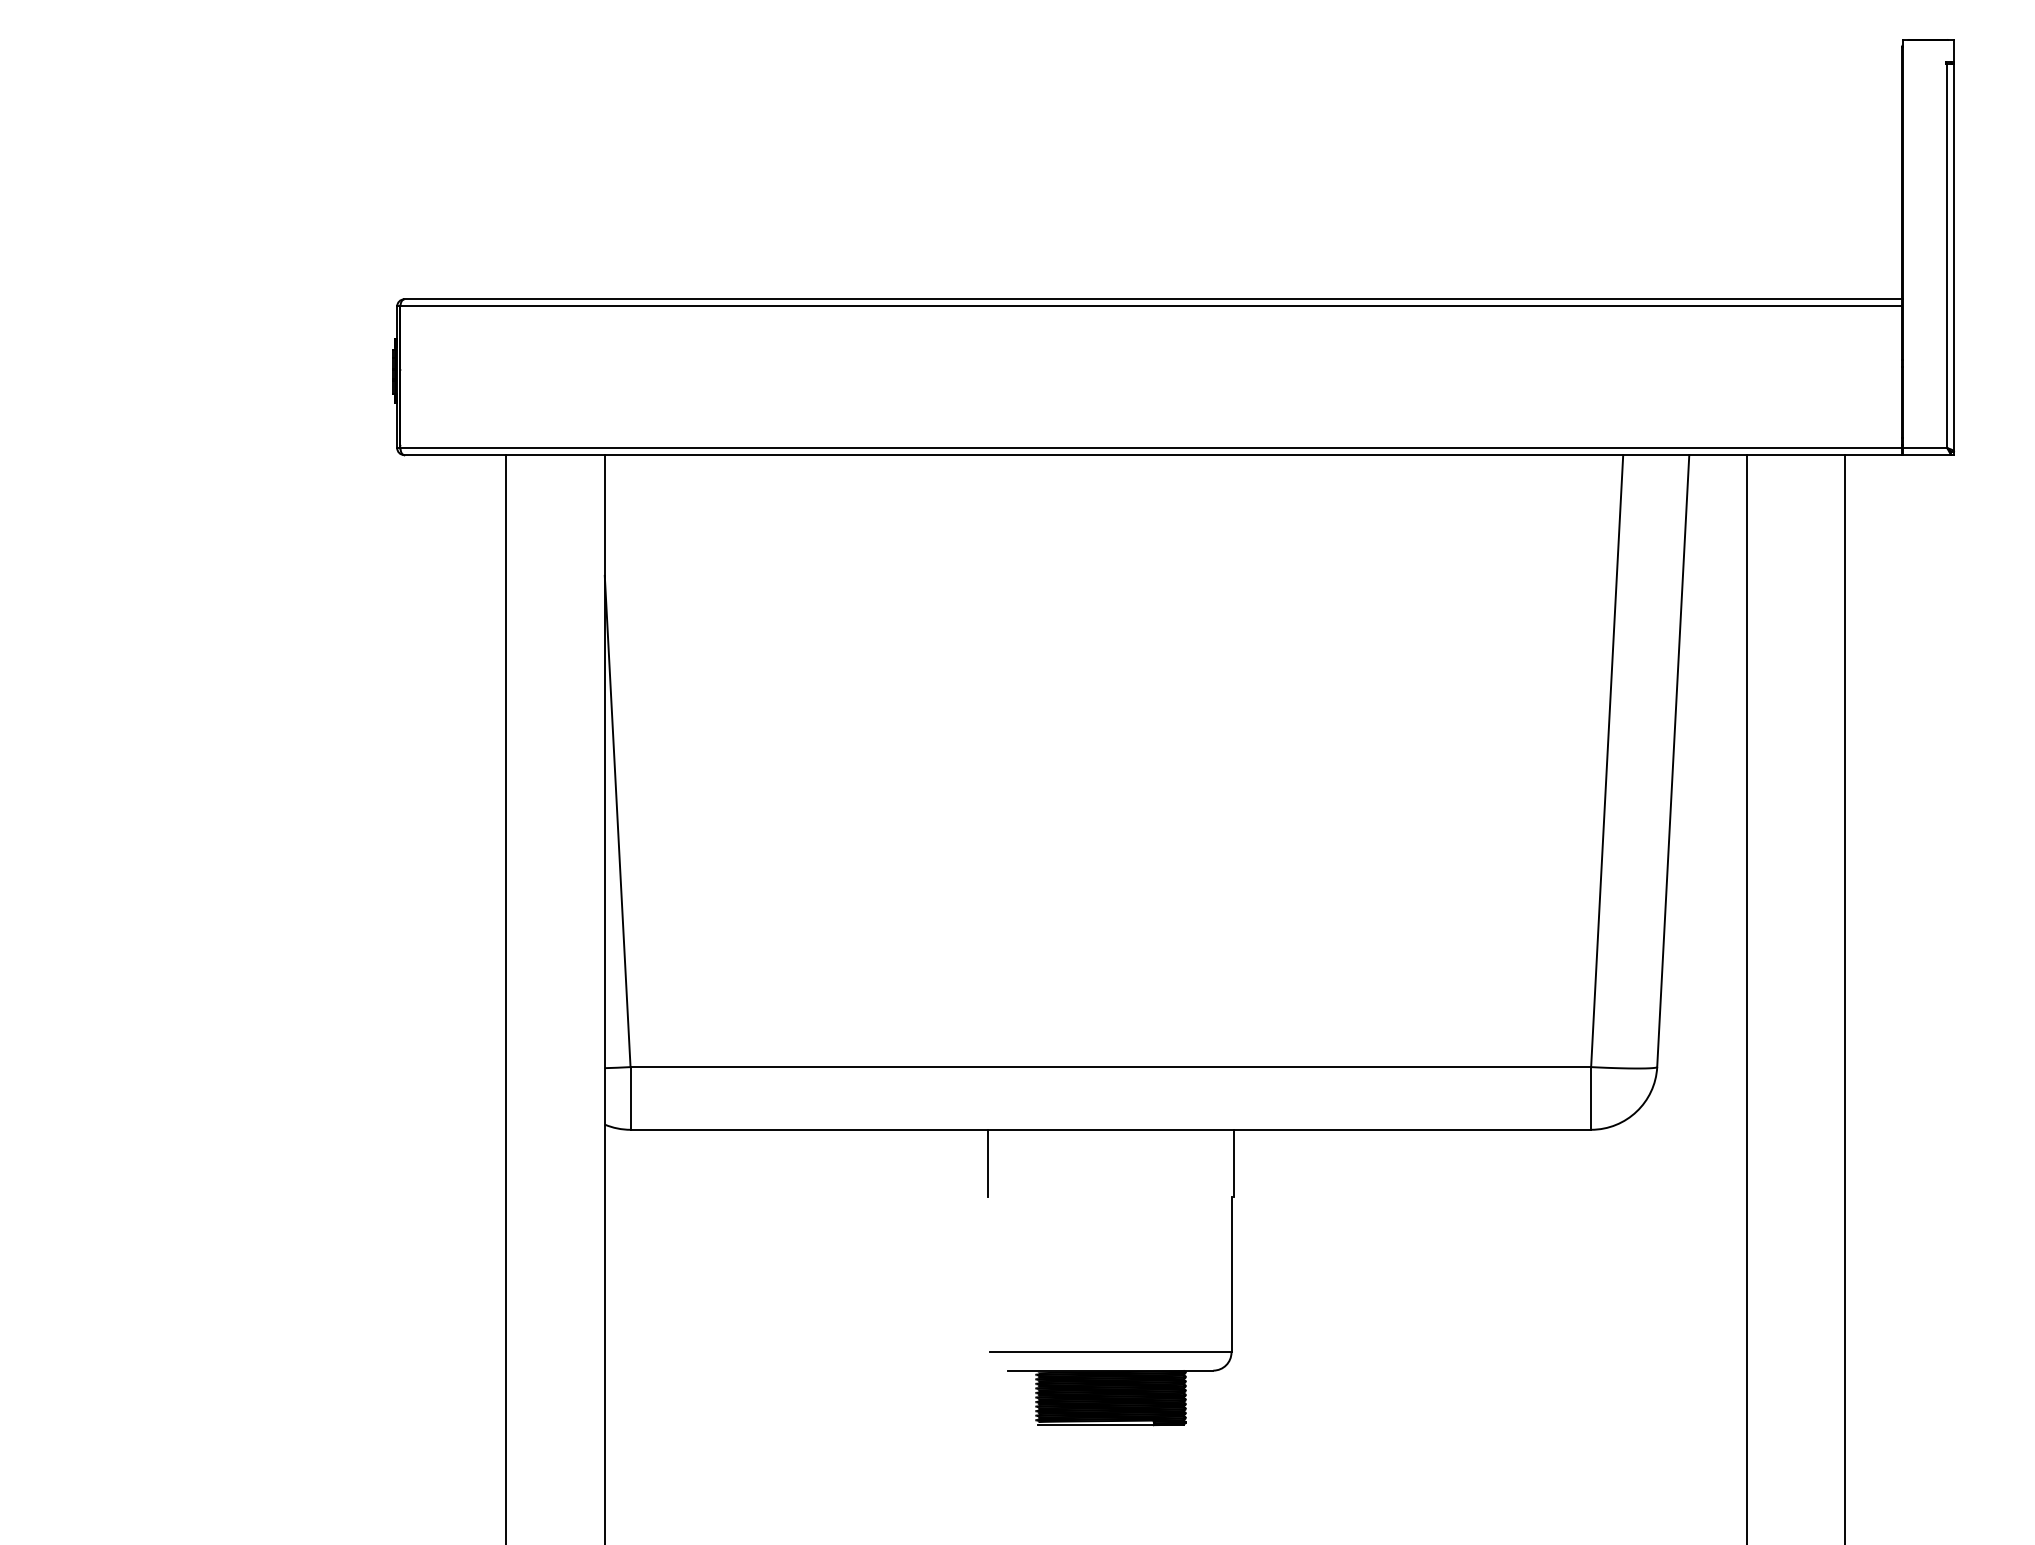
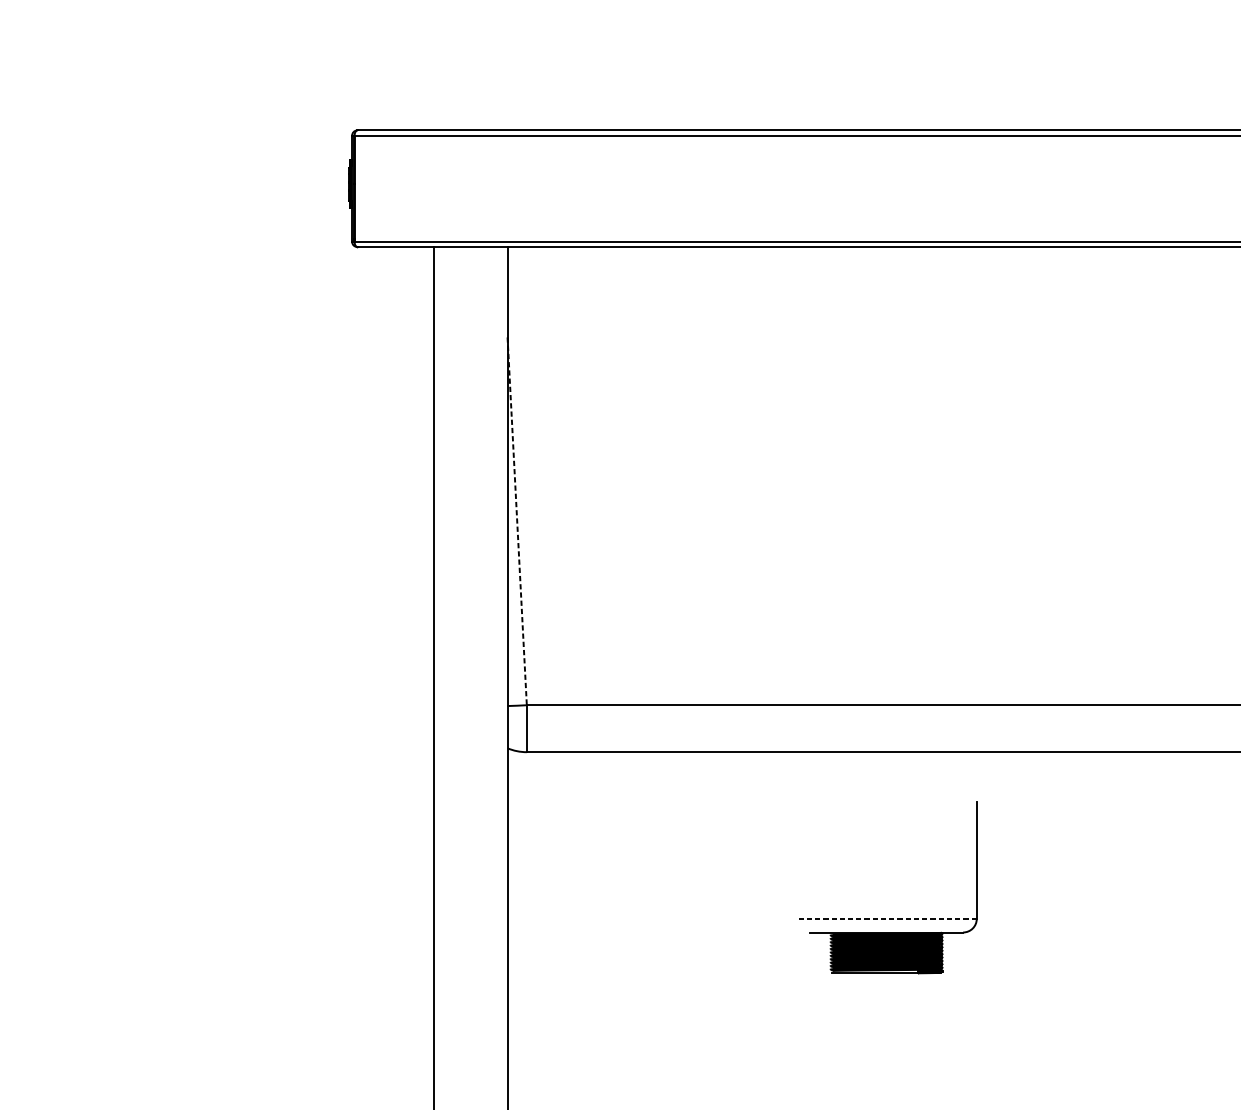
line: (617, 821) -> (517, 521), solid -> dashed
line: (987, 1162) -> (794, 776), removed
line: (1234, 1162) -> (979, 776), removed
line: (1110, 1352) -> (886, 918), solid -> dashed

